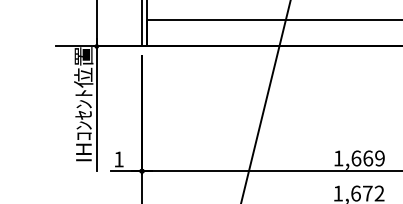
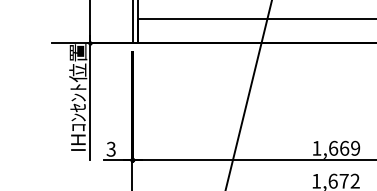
text: (118, 158) -> (110, 148), 1 -> 3

